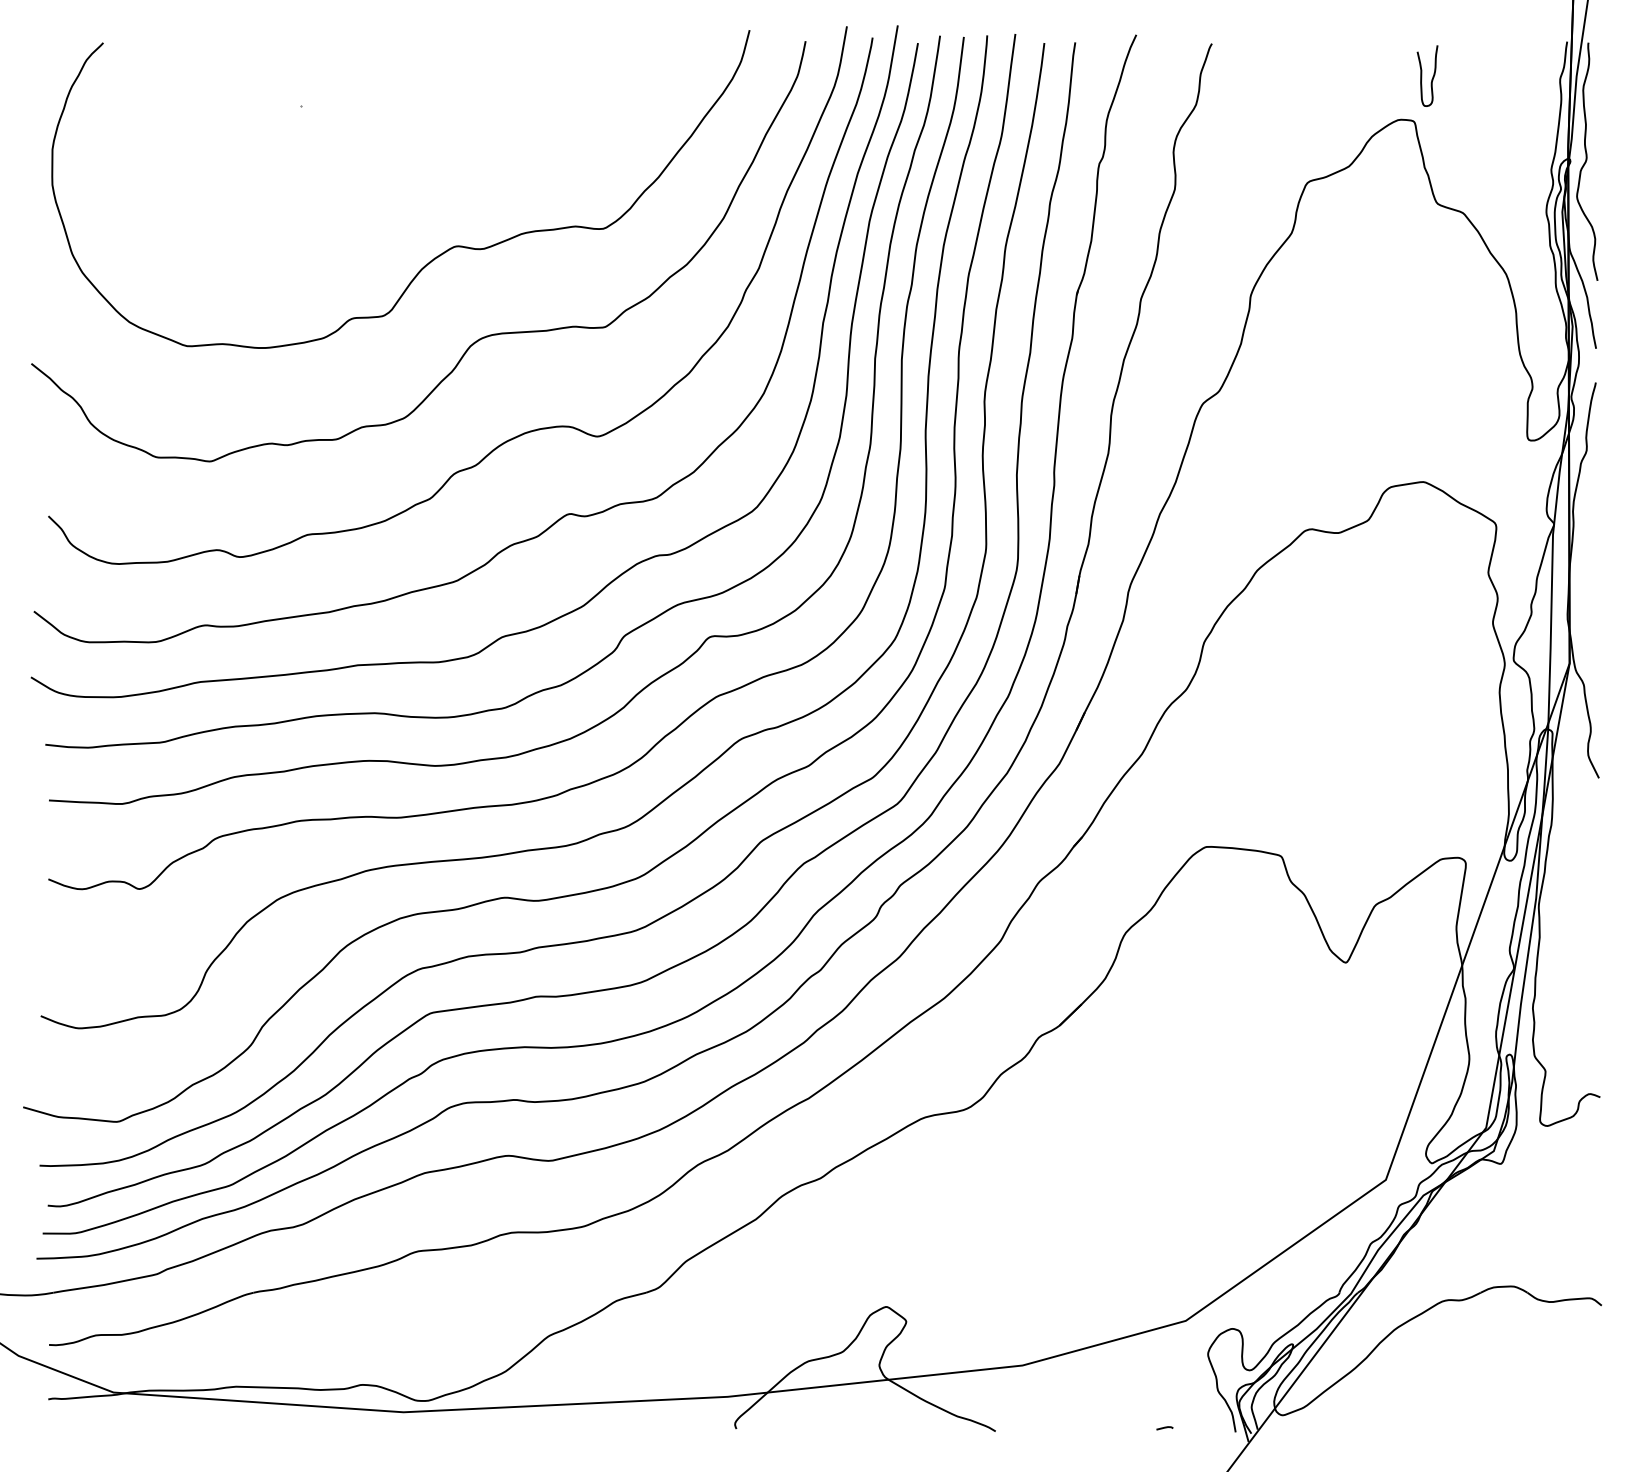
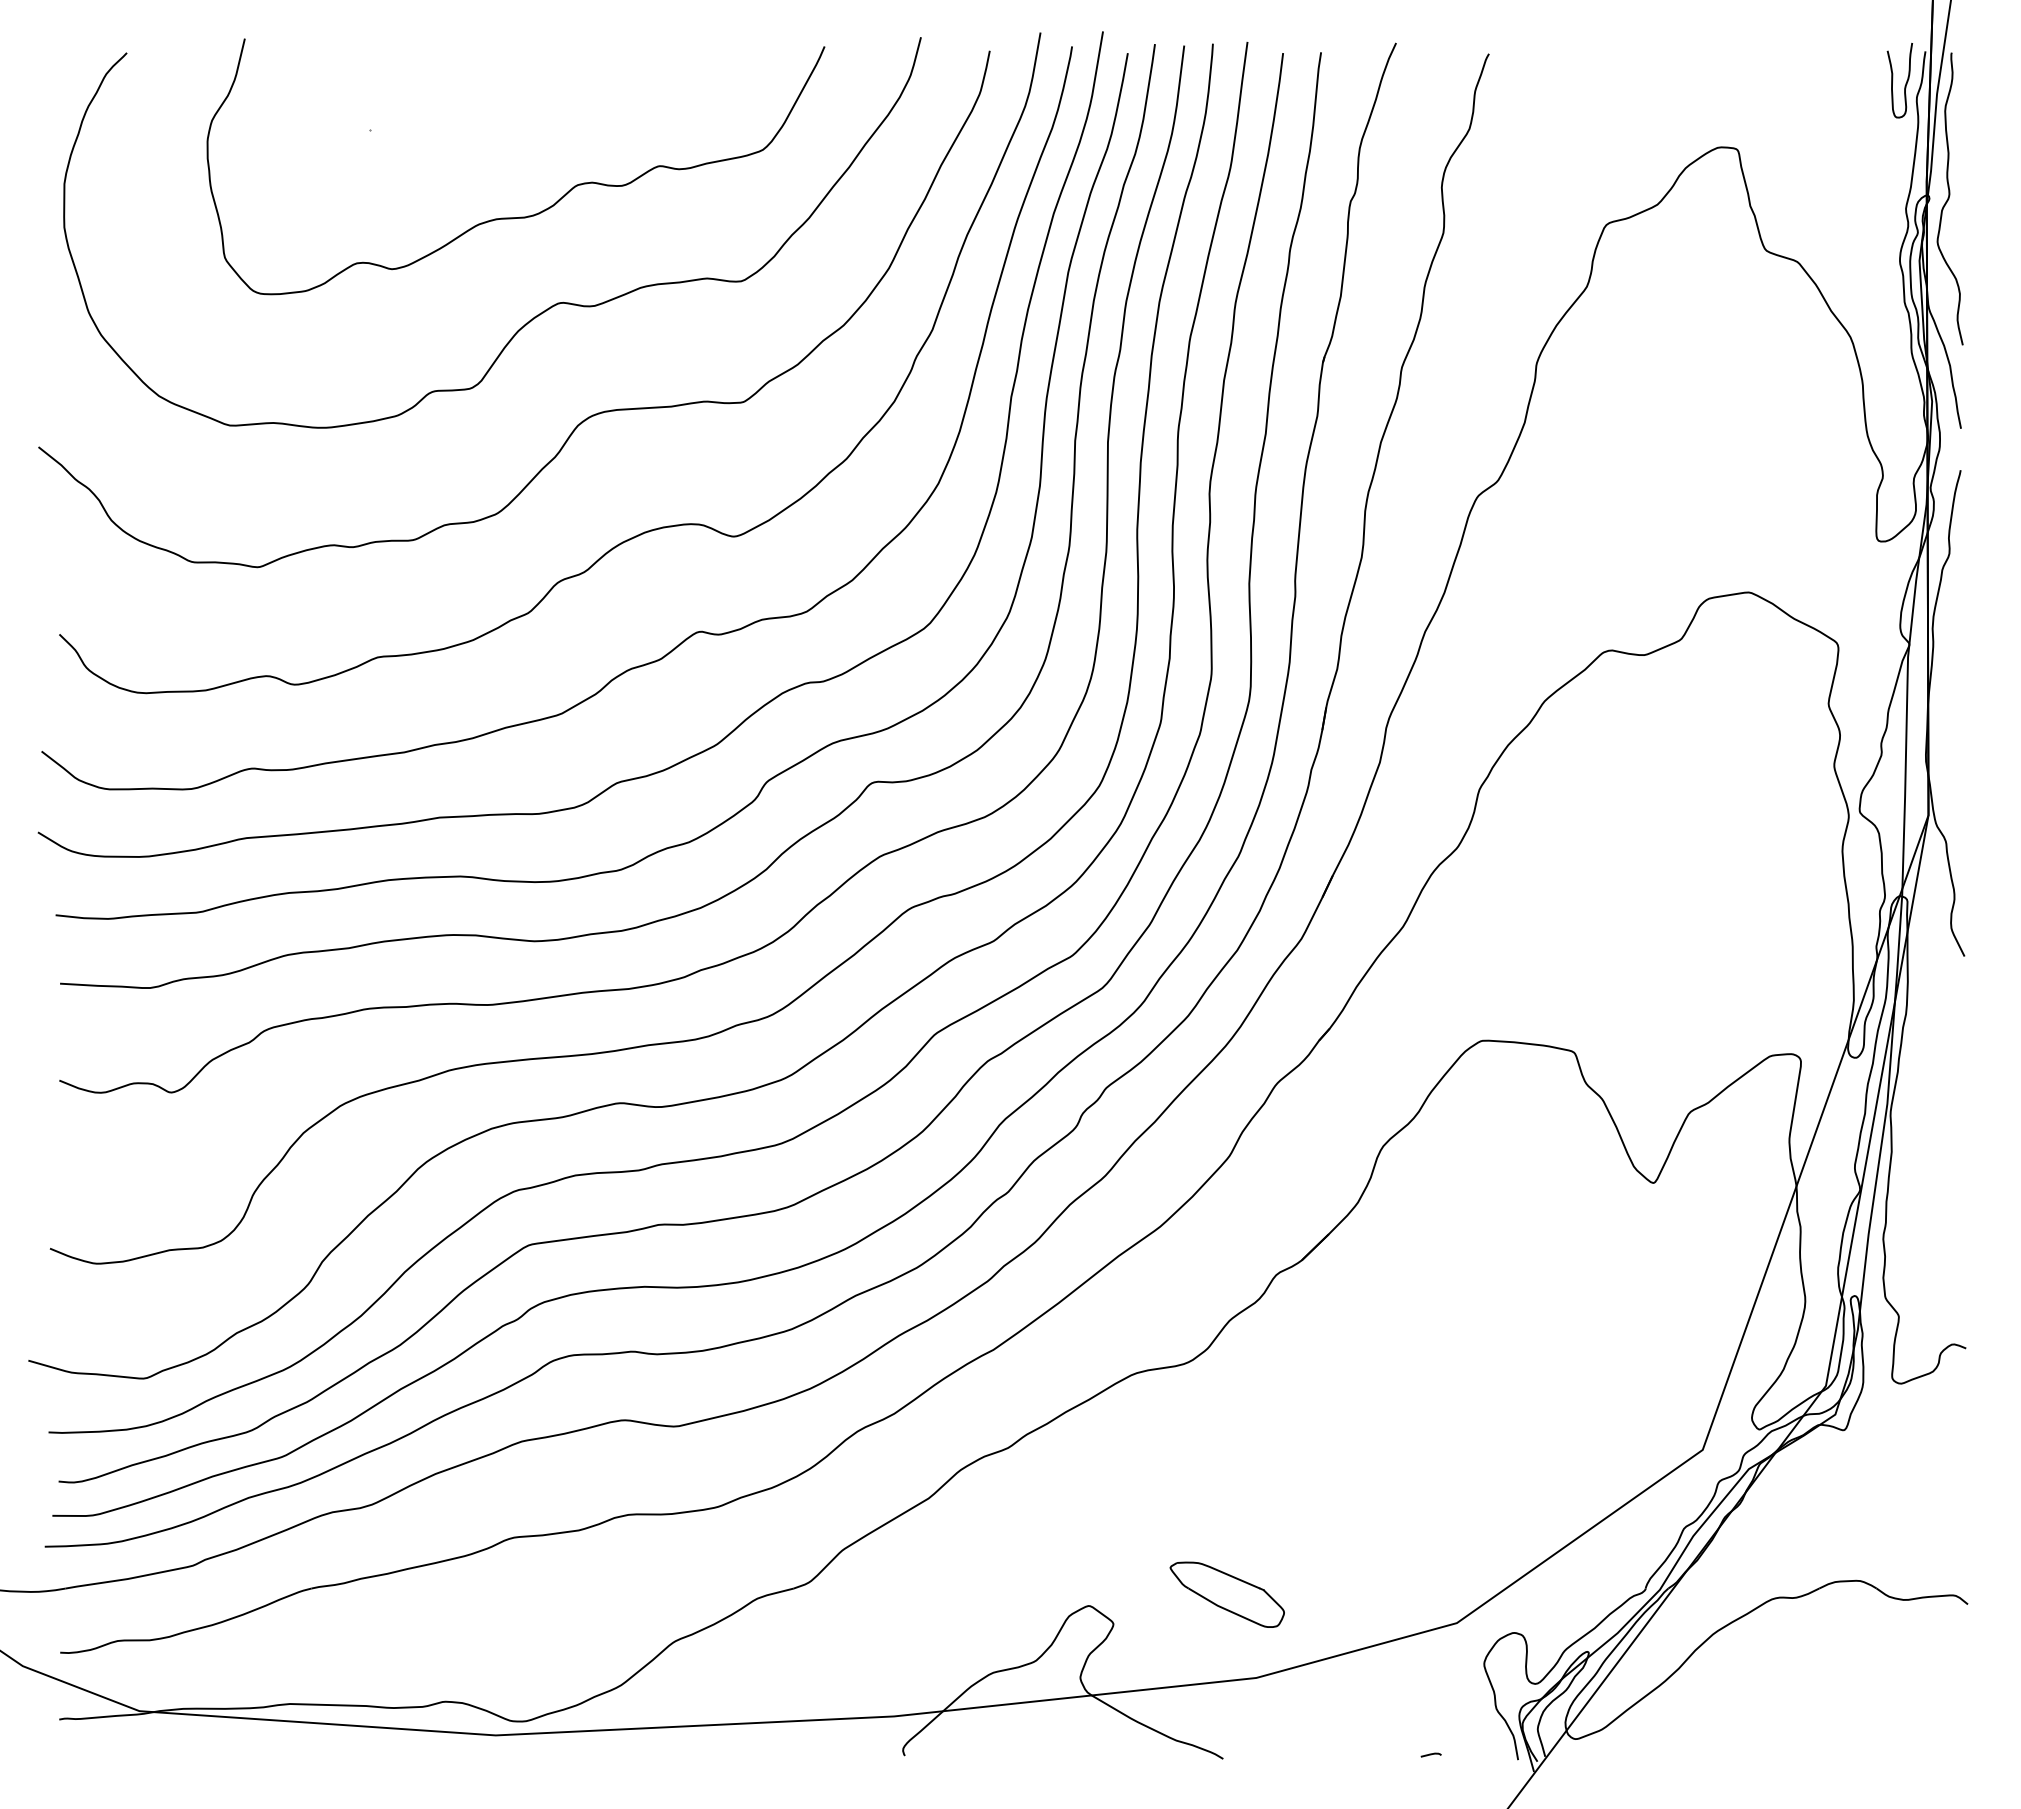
curve: (1422, 75) -> (1893, 79), moved
curve: (423, 176) -> (520, 216), added
part: (998, 1297) -> (1226, 1594), added

